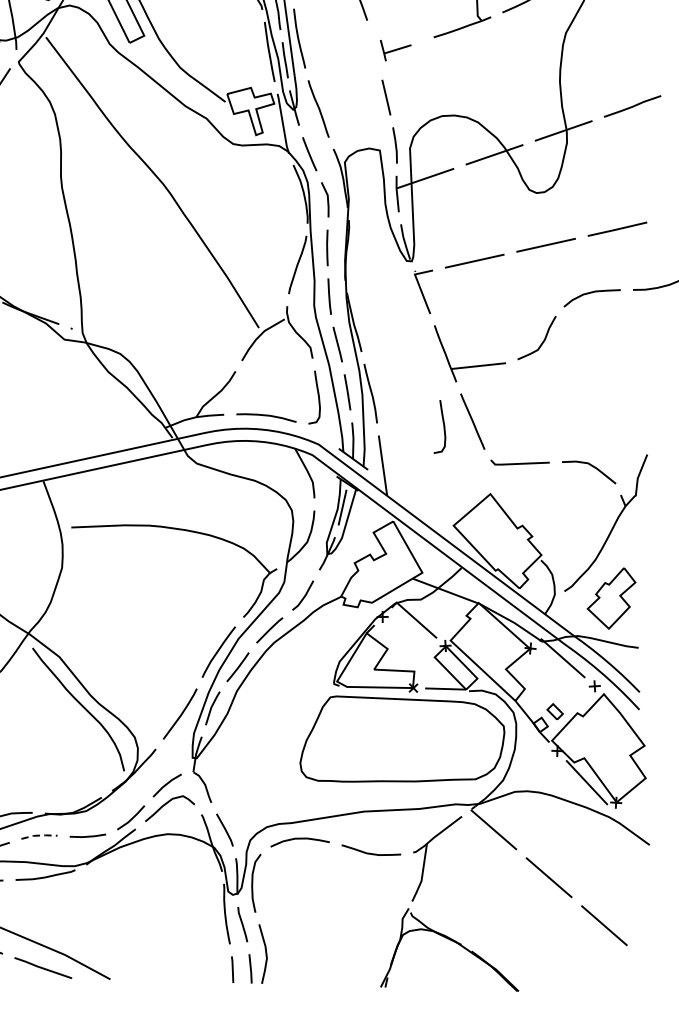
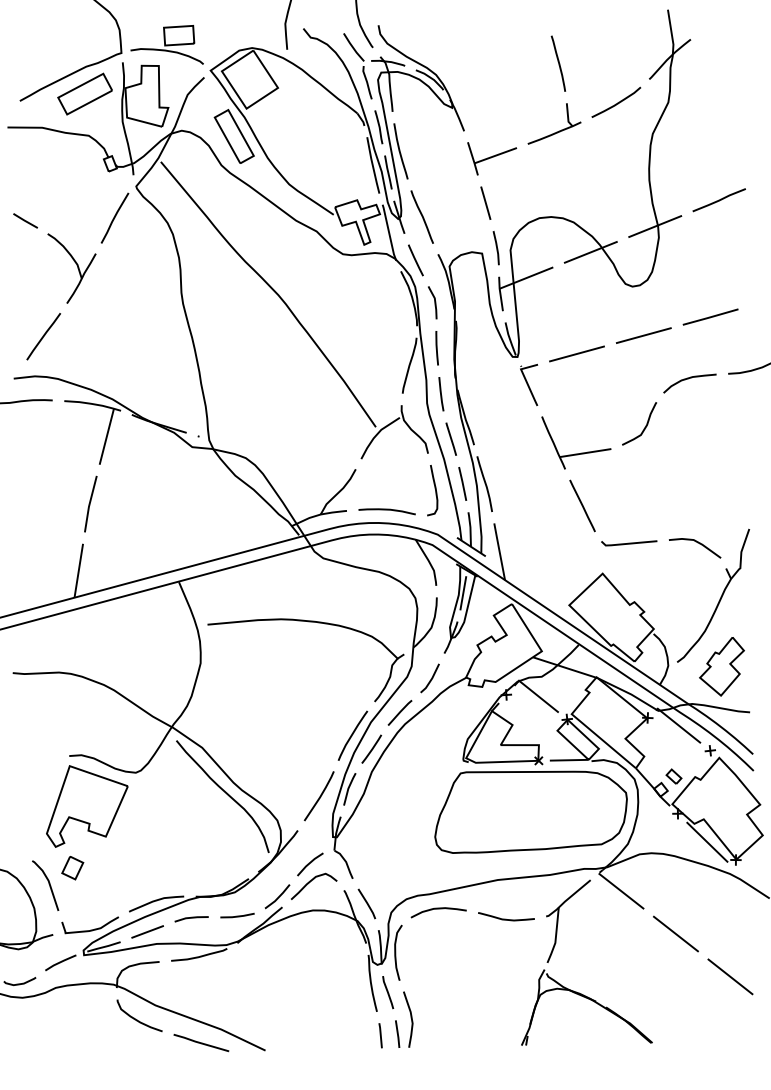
part: (395, 50) -> (492, 158), size x1.67
curve: (442, 425) -> (554, 510), removed
line: (39, 835) -> (191, 917), dashed -> solid

